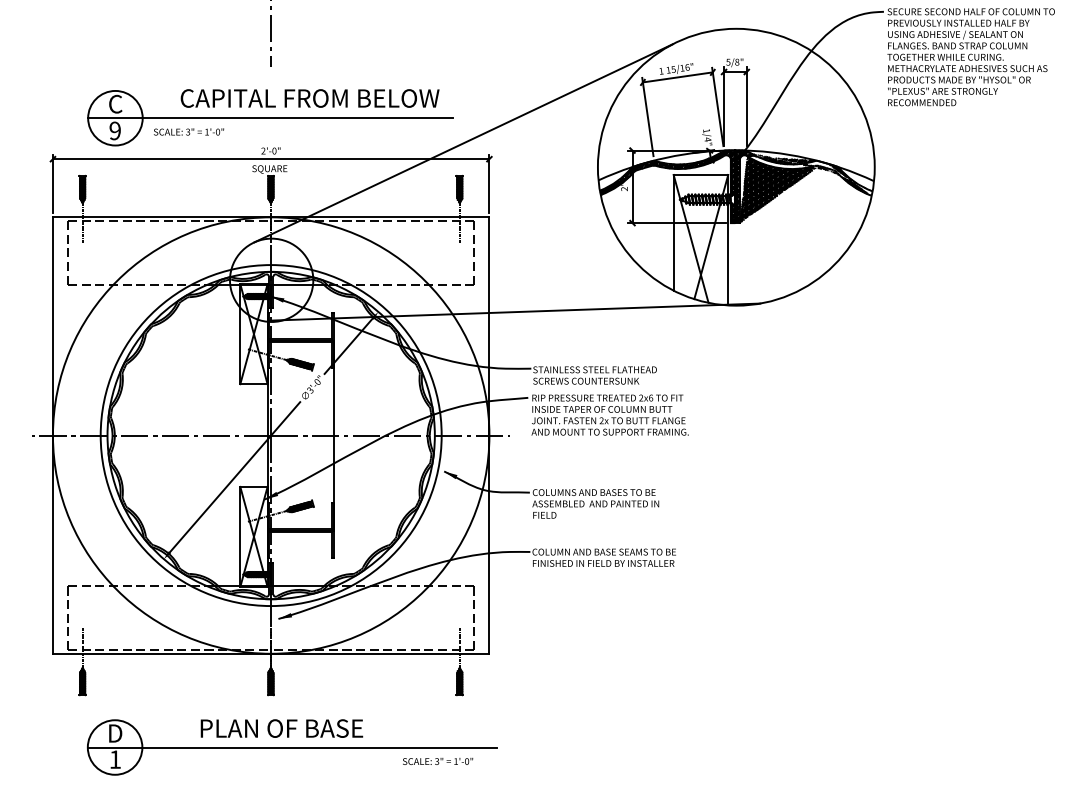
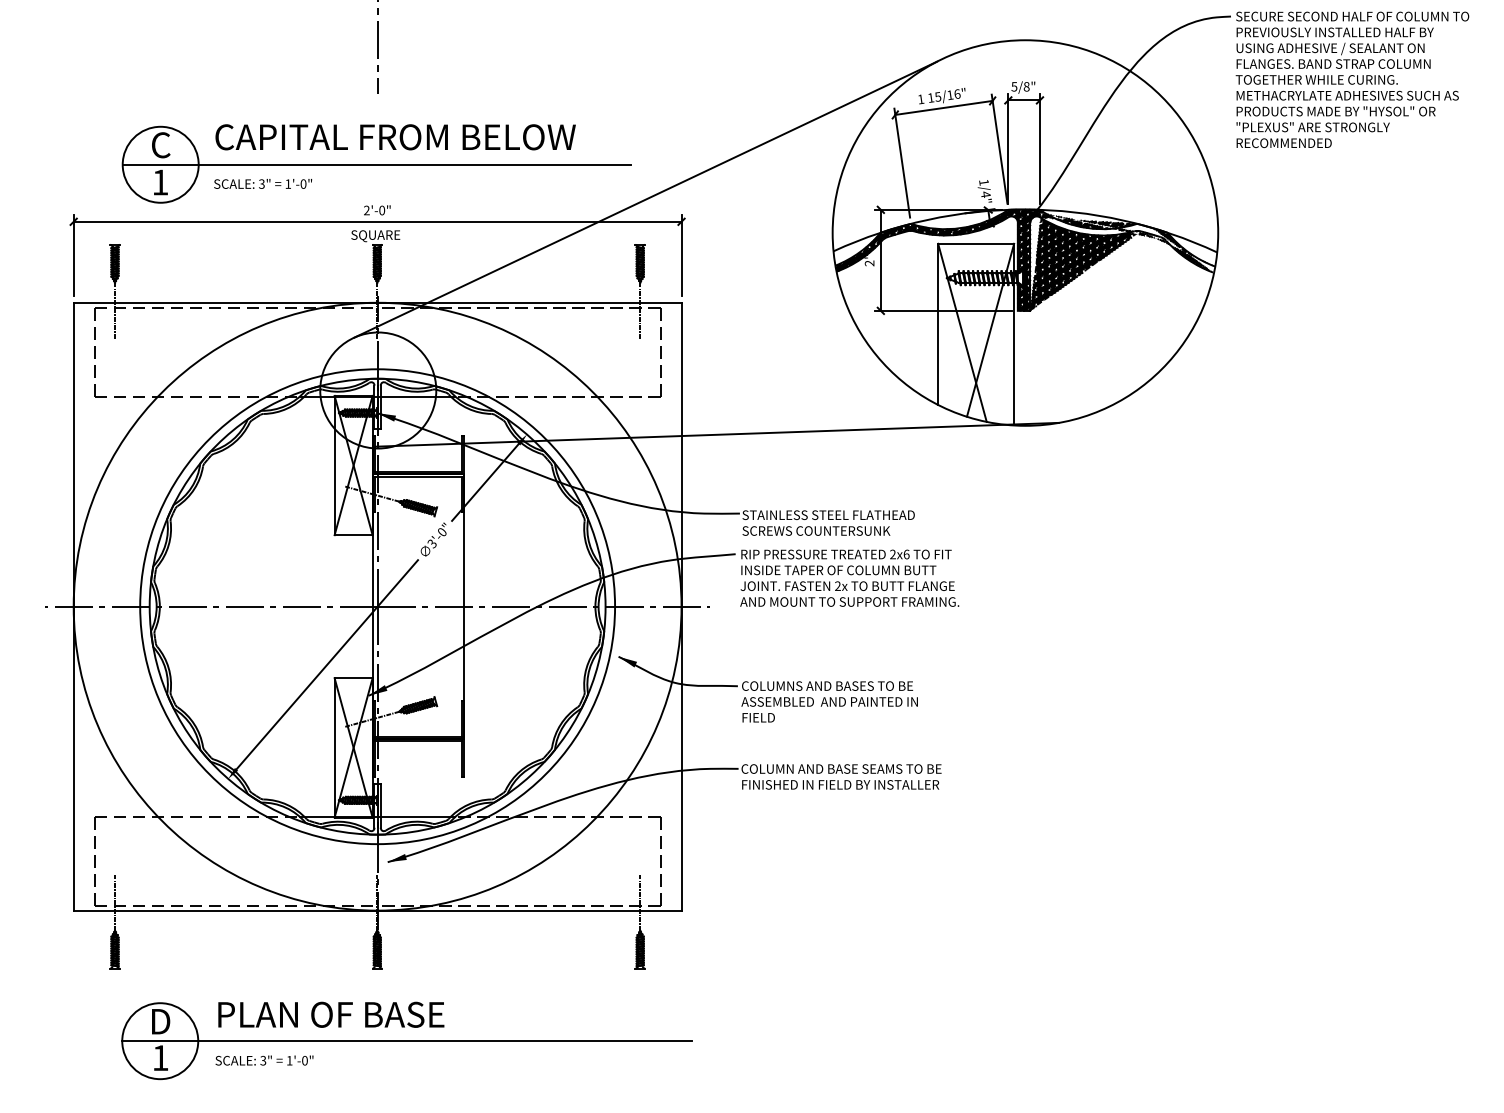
text: (309, 98) -> (394, 137), moved
text: (114, 130) -> (159, 181), 9 -> 1
text: (281, 728) -> (330, 1014), moved
text: (438, 760) -> (265, 1059), moved

